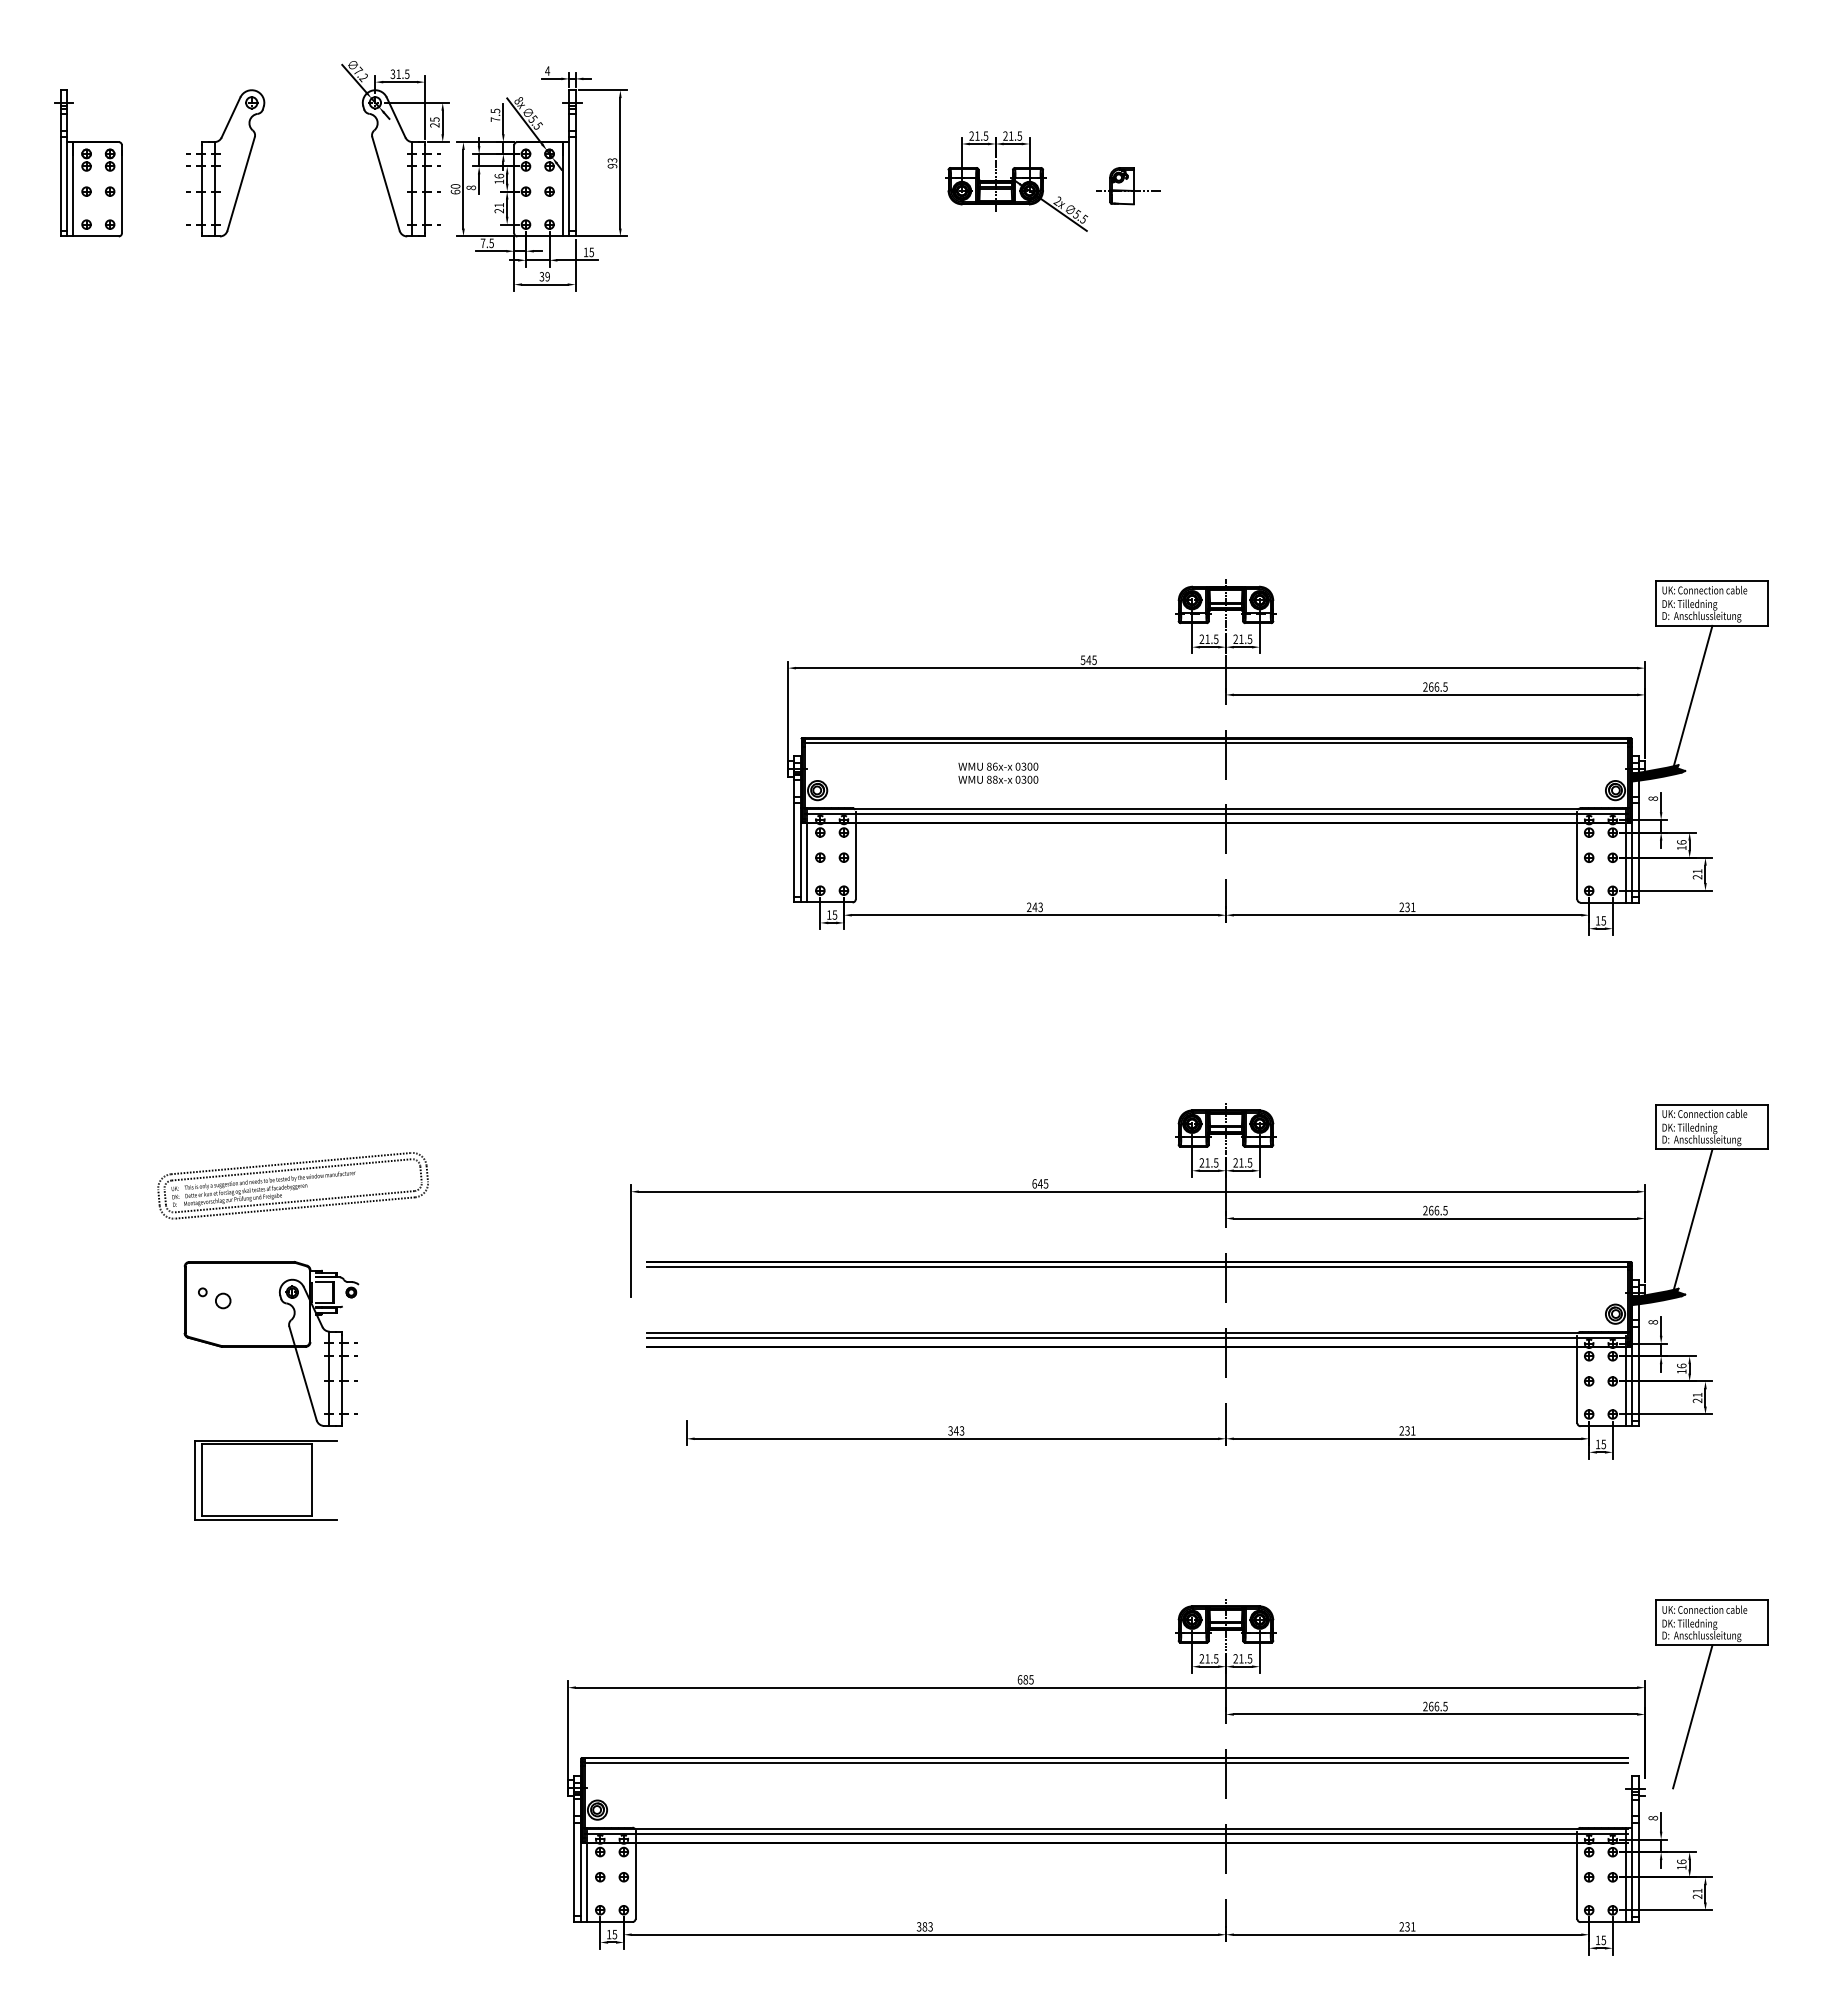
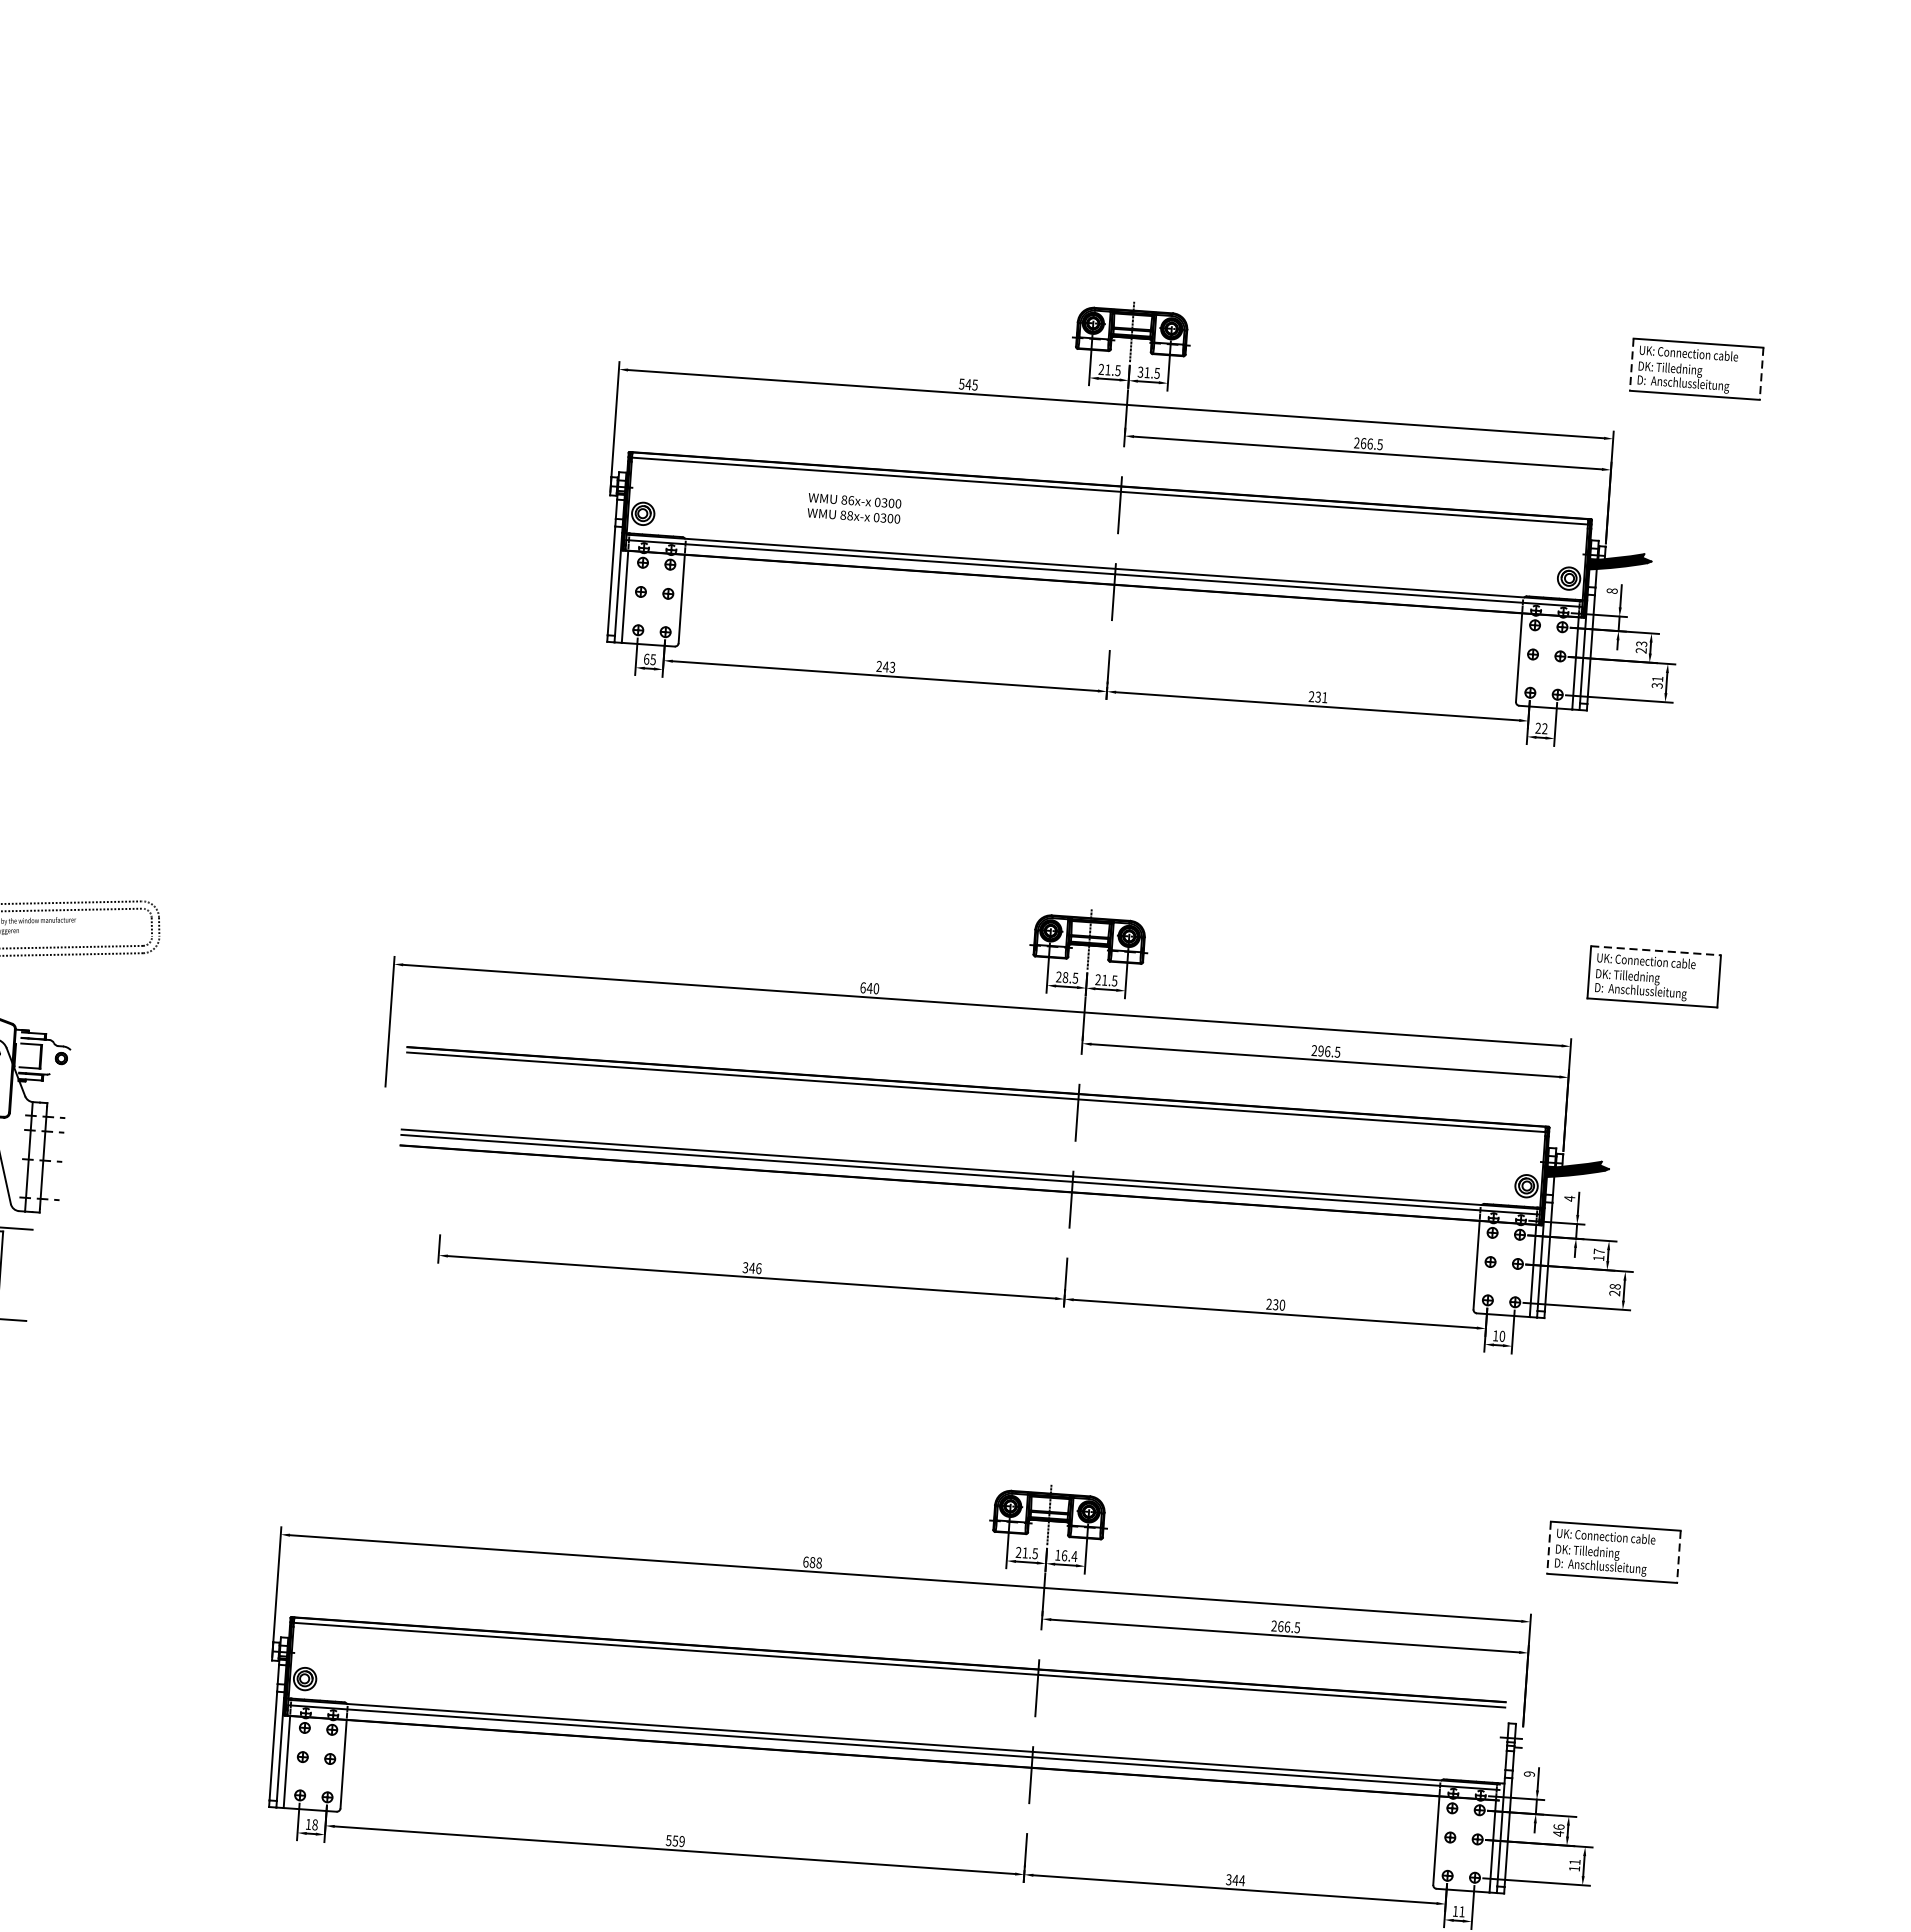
line: (1656, 603) -> (1631, 364), solid -> dashed
line: (1768, 603) -> (1761, 373), solid -> dashed
text: (1235, 639) -> (1140, 372), 21.5 -> 31.5
line: (1692, 696) -> (1666, 475), removed
text: (1681, 845) -> (1641, 647), 16 -> 23
text: (1698, 876) -> (1658, 685), 21 -> 31
text: (829, 914) -> (646, 658), 15 -> 65
text: (1600, 920) -> (1541, 728), 15 -> 22
line: (1712, 1104) -> (1656, 950), solid -> dashed
text: (1207, 1162) -> (1065, 977), 21.5 -> 28.5
text: (1045, 1183) -> (875, 988), 645 -> 640
text: (1430, 1210) -> (1320, 1050), 266.5 -> 296.5
line: (1692, 1220) -> (1623, 1083), removed
text: (1653, 1321) -> (1570, 1197), 8 -> 4
text: (1681, 1365) -> (1598, 1251), 16 -> 17
text: (1697, 1394) -> (1615, 1286), 21 -> 28
text: (961, 1430) -> (758, 1268), 343 -> 346
text: (1413, 1430) -> (1282, 1304), 231 -> 230
text: (1603, 1444) -> (1502, 1336), 15 -> 10
line: (1656, 1623) -> (1549, 1548), solid -> dashed
line: (1768, 1623) -> (1679, 1557), solid -> dashed
text: (1242, 1658) -> (1065, 1555), 21.5 -> 16.4
text: (1031, 1679) -> (819, 1562), 685 -> 688
line: (1692, 1716) -> (1583, 1659), removed
text: (1652, 1817) -> (1528, 1773), 8 -> 9
text: (1681, 1867) -> (1558, 1833), 16 -> 46
text: (1697, 1896) -> (1574, 1868), 21 -> 11
text: (924, 1926) -> (675, 1840), 383 -> 559
text: (1407, 1926) -> (1235, 1879), 231 -> 344
text: (614, 1934) -> (314, 1824), 15 -> 18
text: (1603, 1940) -> (1461, 1911), 15 -> 11

